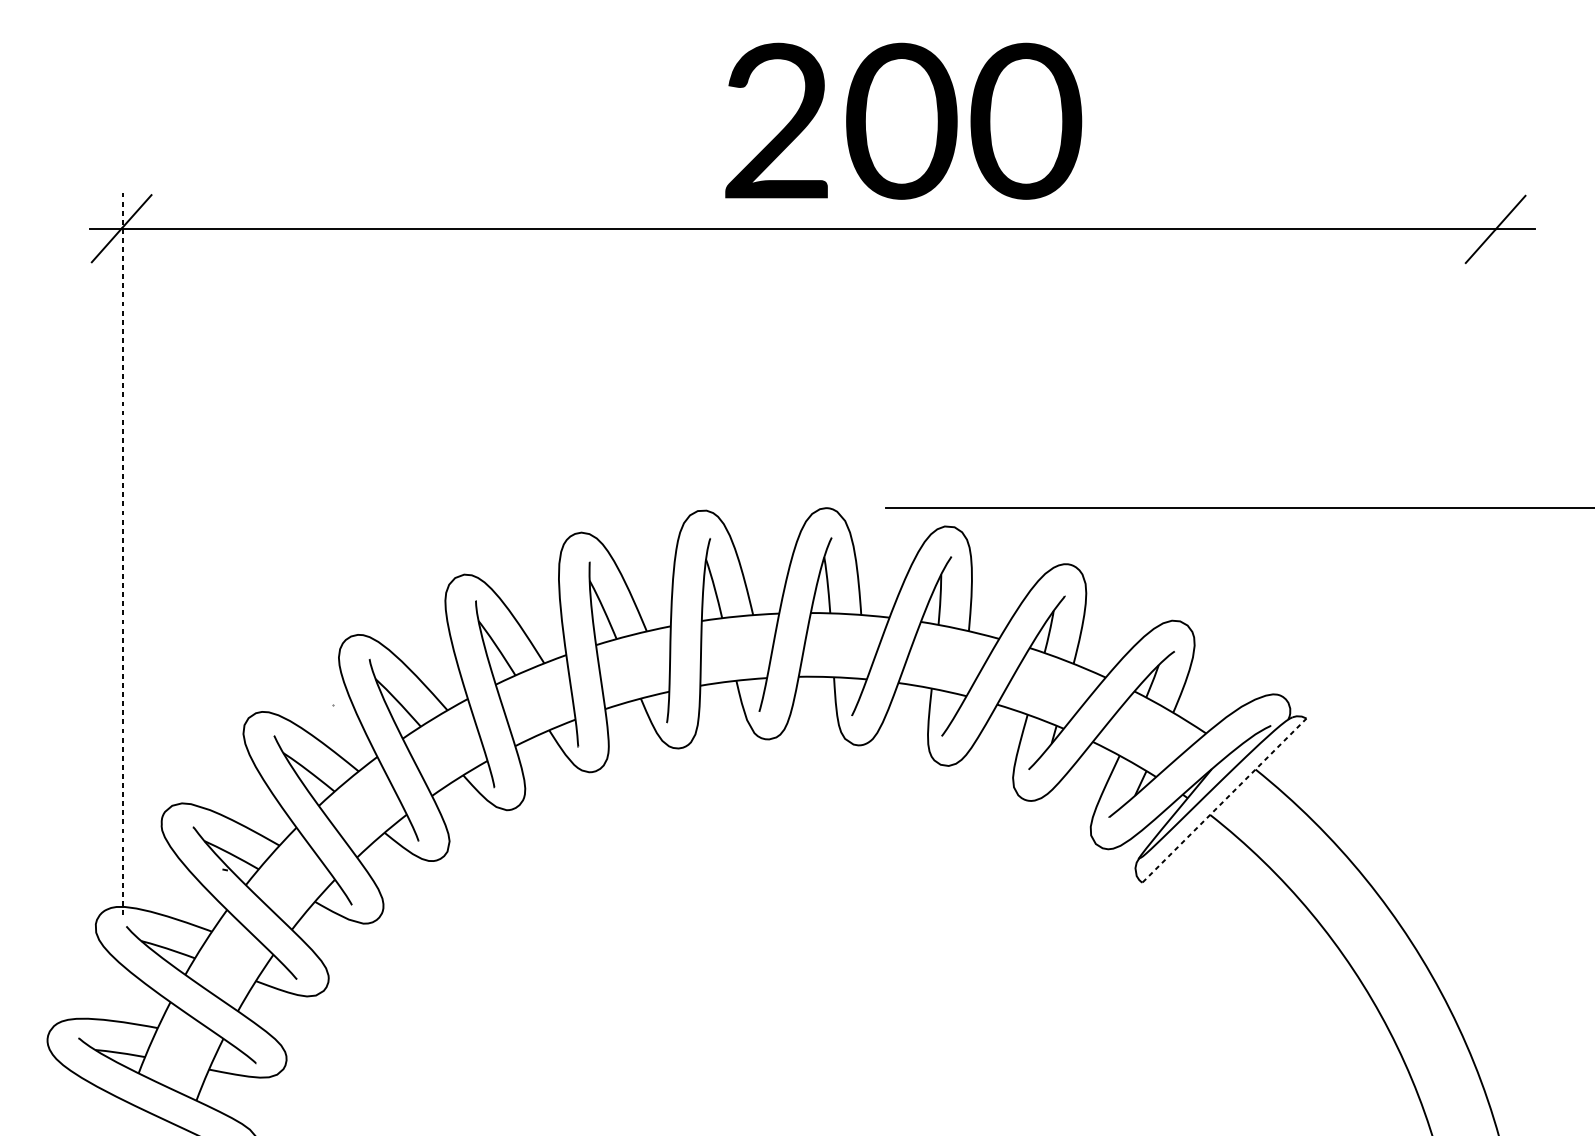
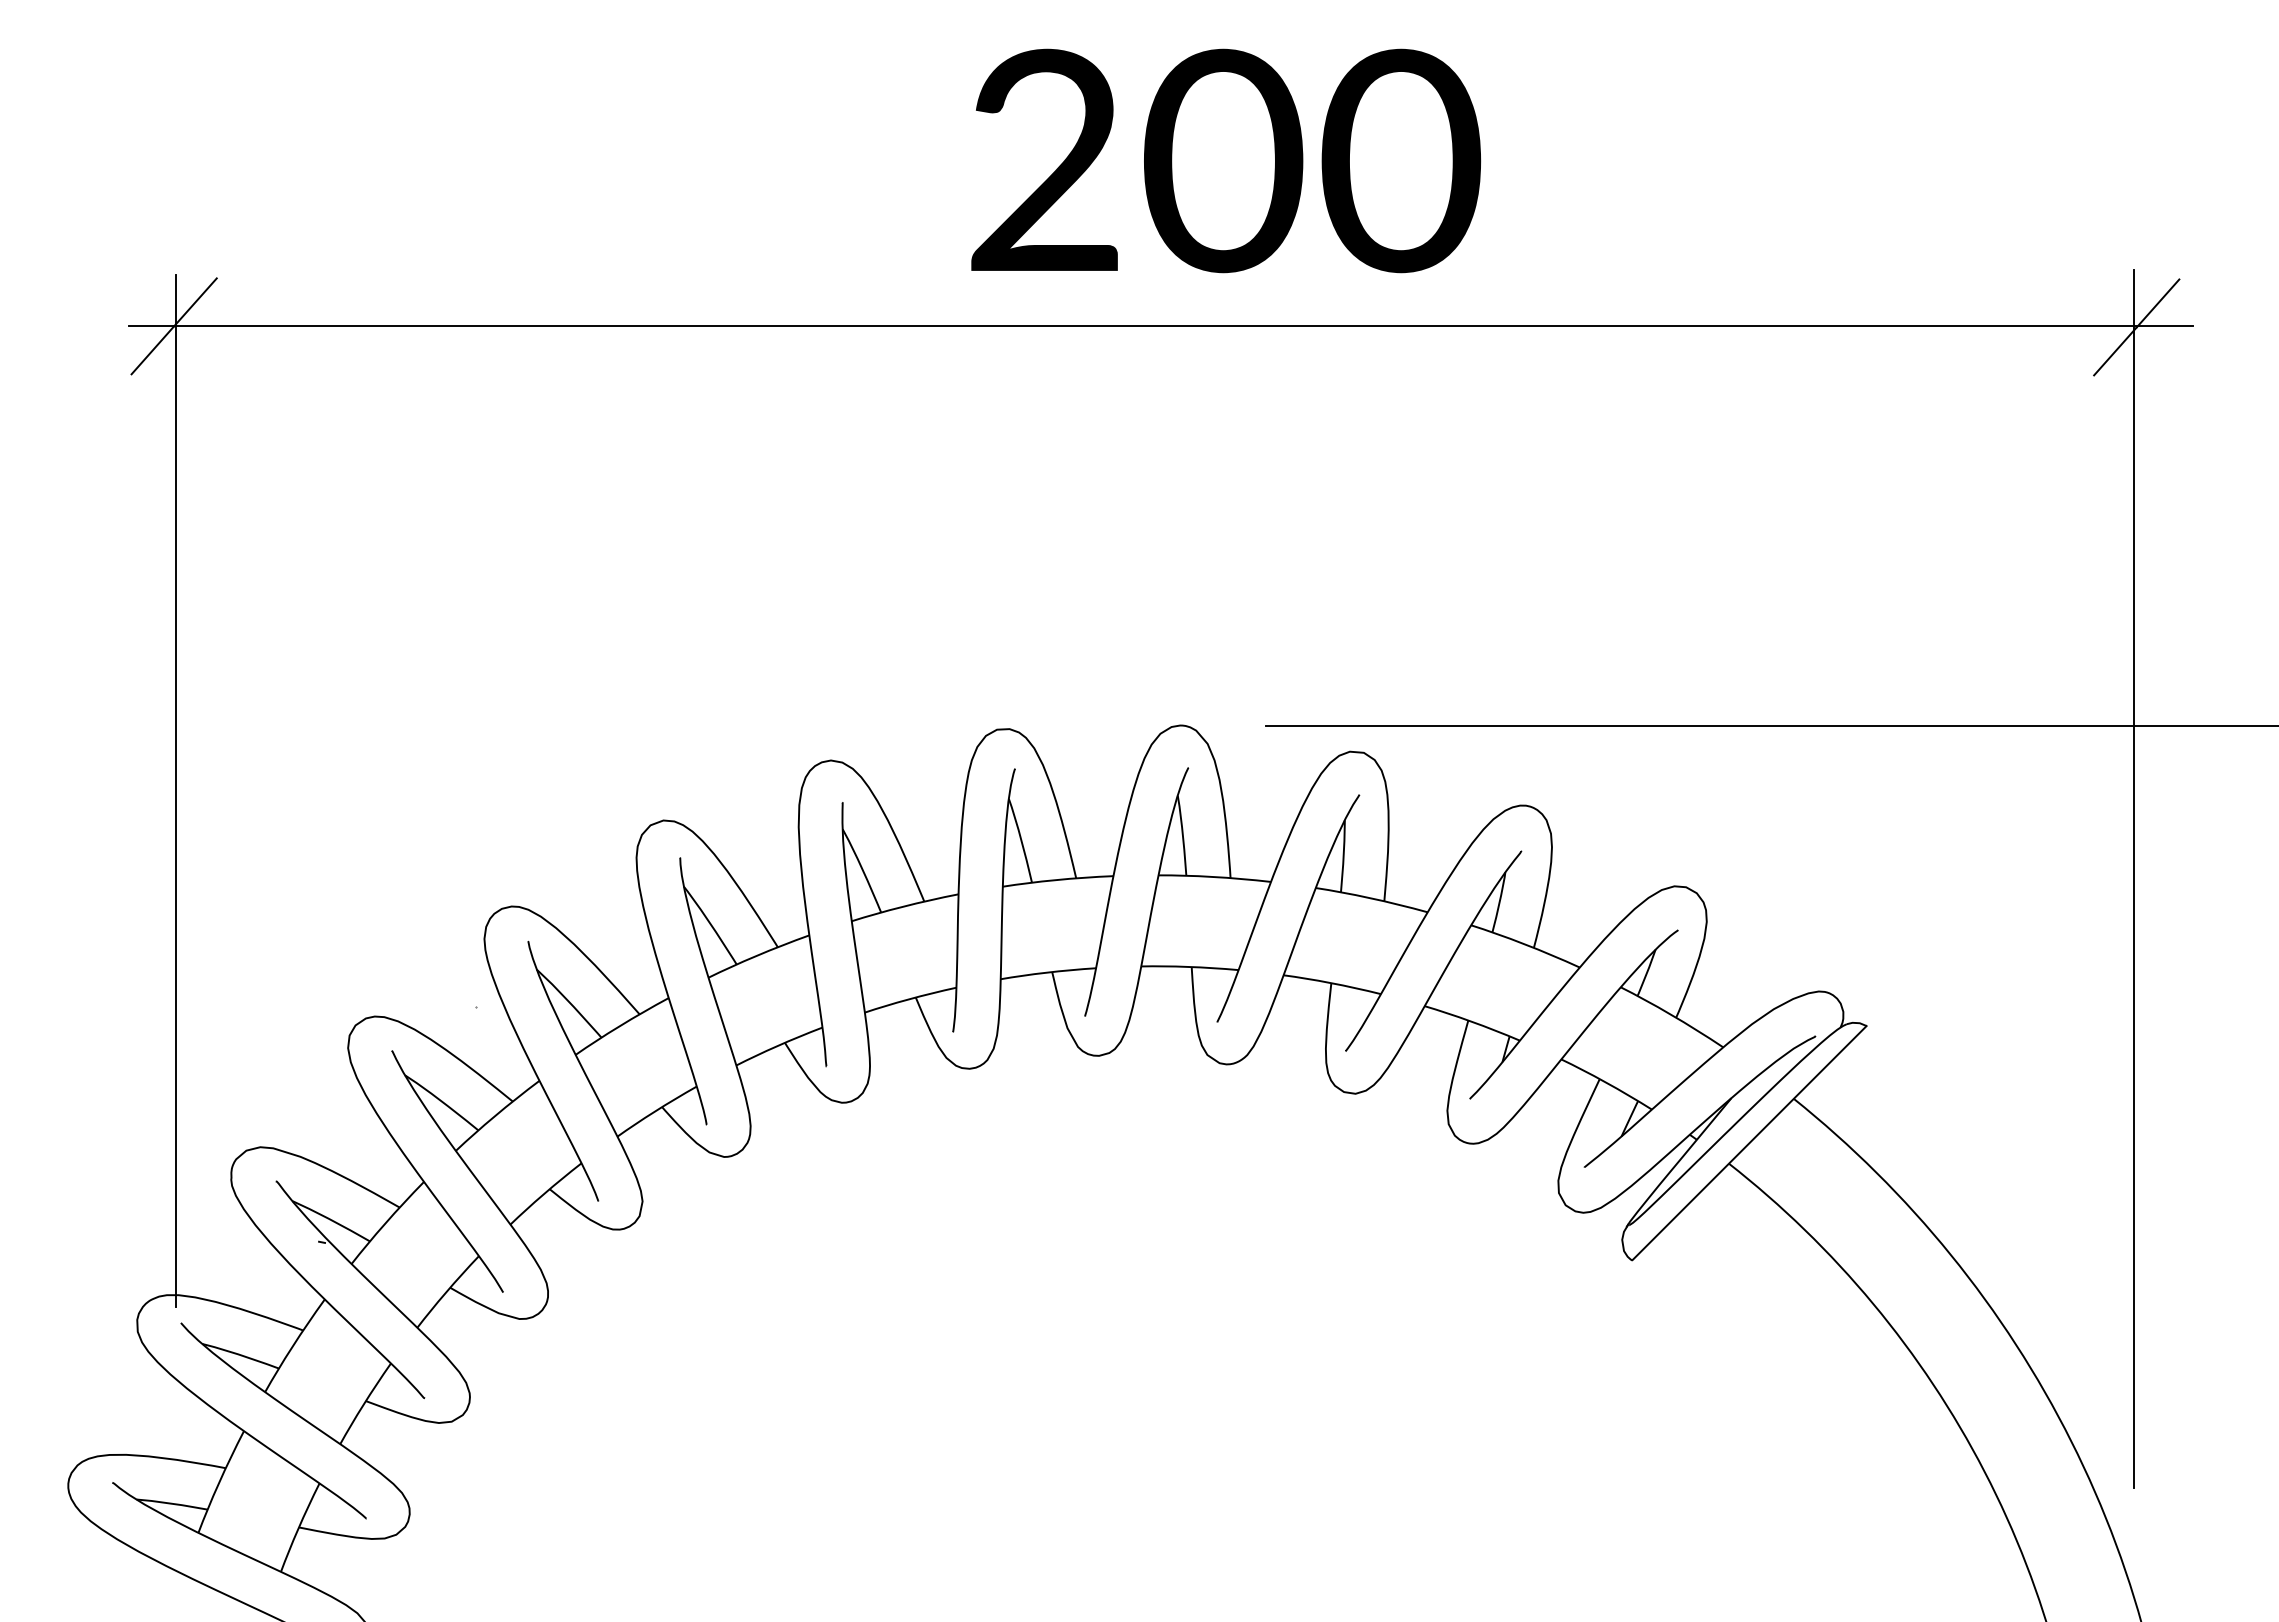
text: (903, 120) -> (1226, 160), moved
line: (123, 554) -> (176, 791), dashed -> solid
line: (1494, 615) -> (2134, 878), added
line: (1224, 800) -> (1749, 1143), dashed -> solid

